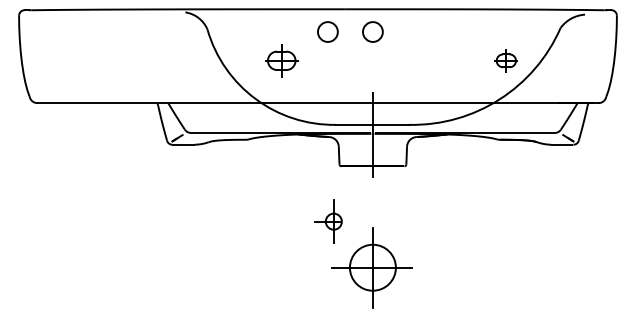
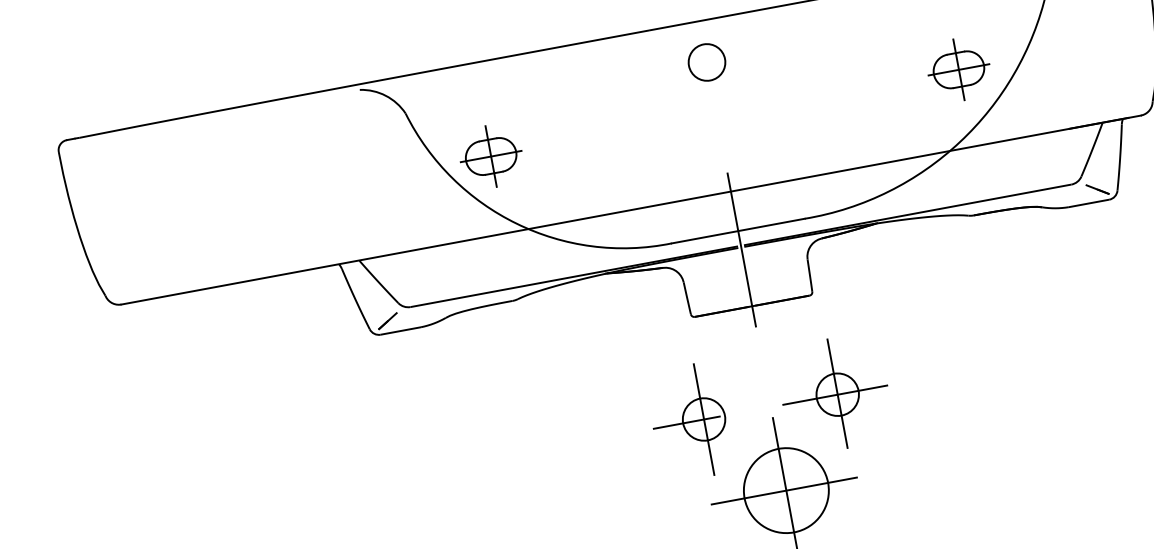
circle: (327, 31) -> (624, 76), removed
part: (281, 60) -> (490, 156), moved
part: (506, 60) -> (959, 69), size x1.43
part: (408, 220) -> (835, 392), added
part: (328, 221) -> (690, 421), size x1.43

